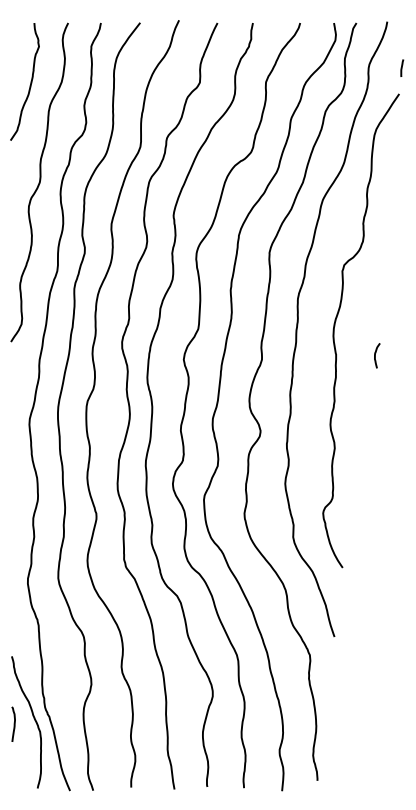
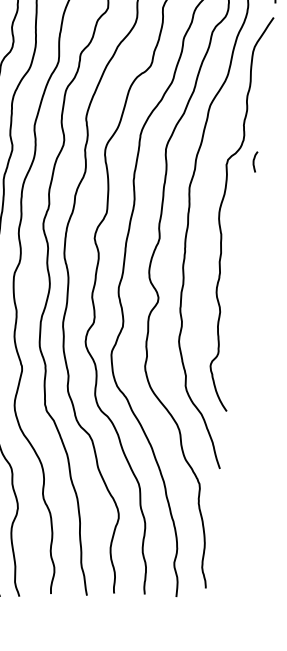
curve: (375, 355) -> (254, 161), moved

